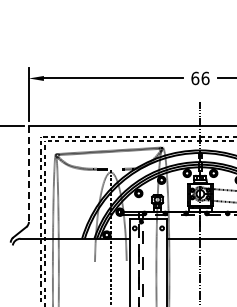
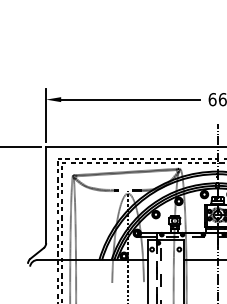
line: (28, 174) -> (45, 195), dashed -> solid

